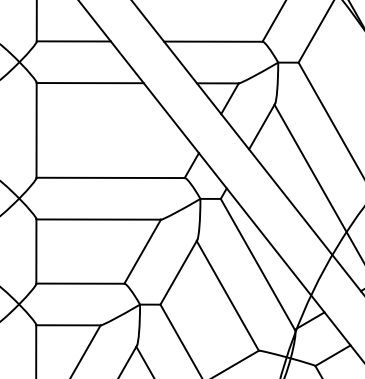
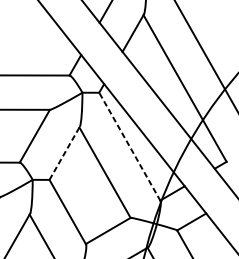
line: (257, 264) -> (129, 146), solid -> dashed
line: (179, 271) -> (65, 152), solid -> dashed

